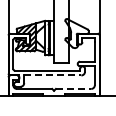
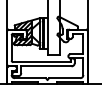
line: (52, 75) -> (46, 66), dashed -> solid
line: (73, 88) -> (64, 77), dashed -> solid

